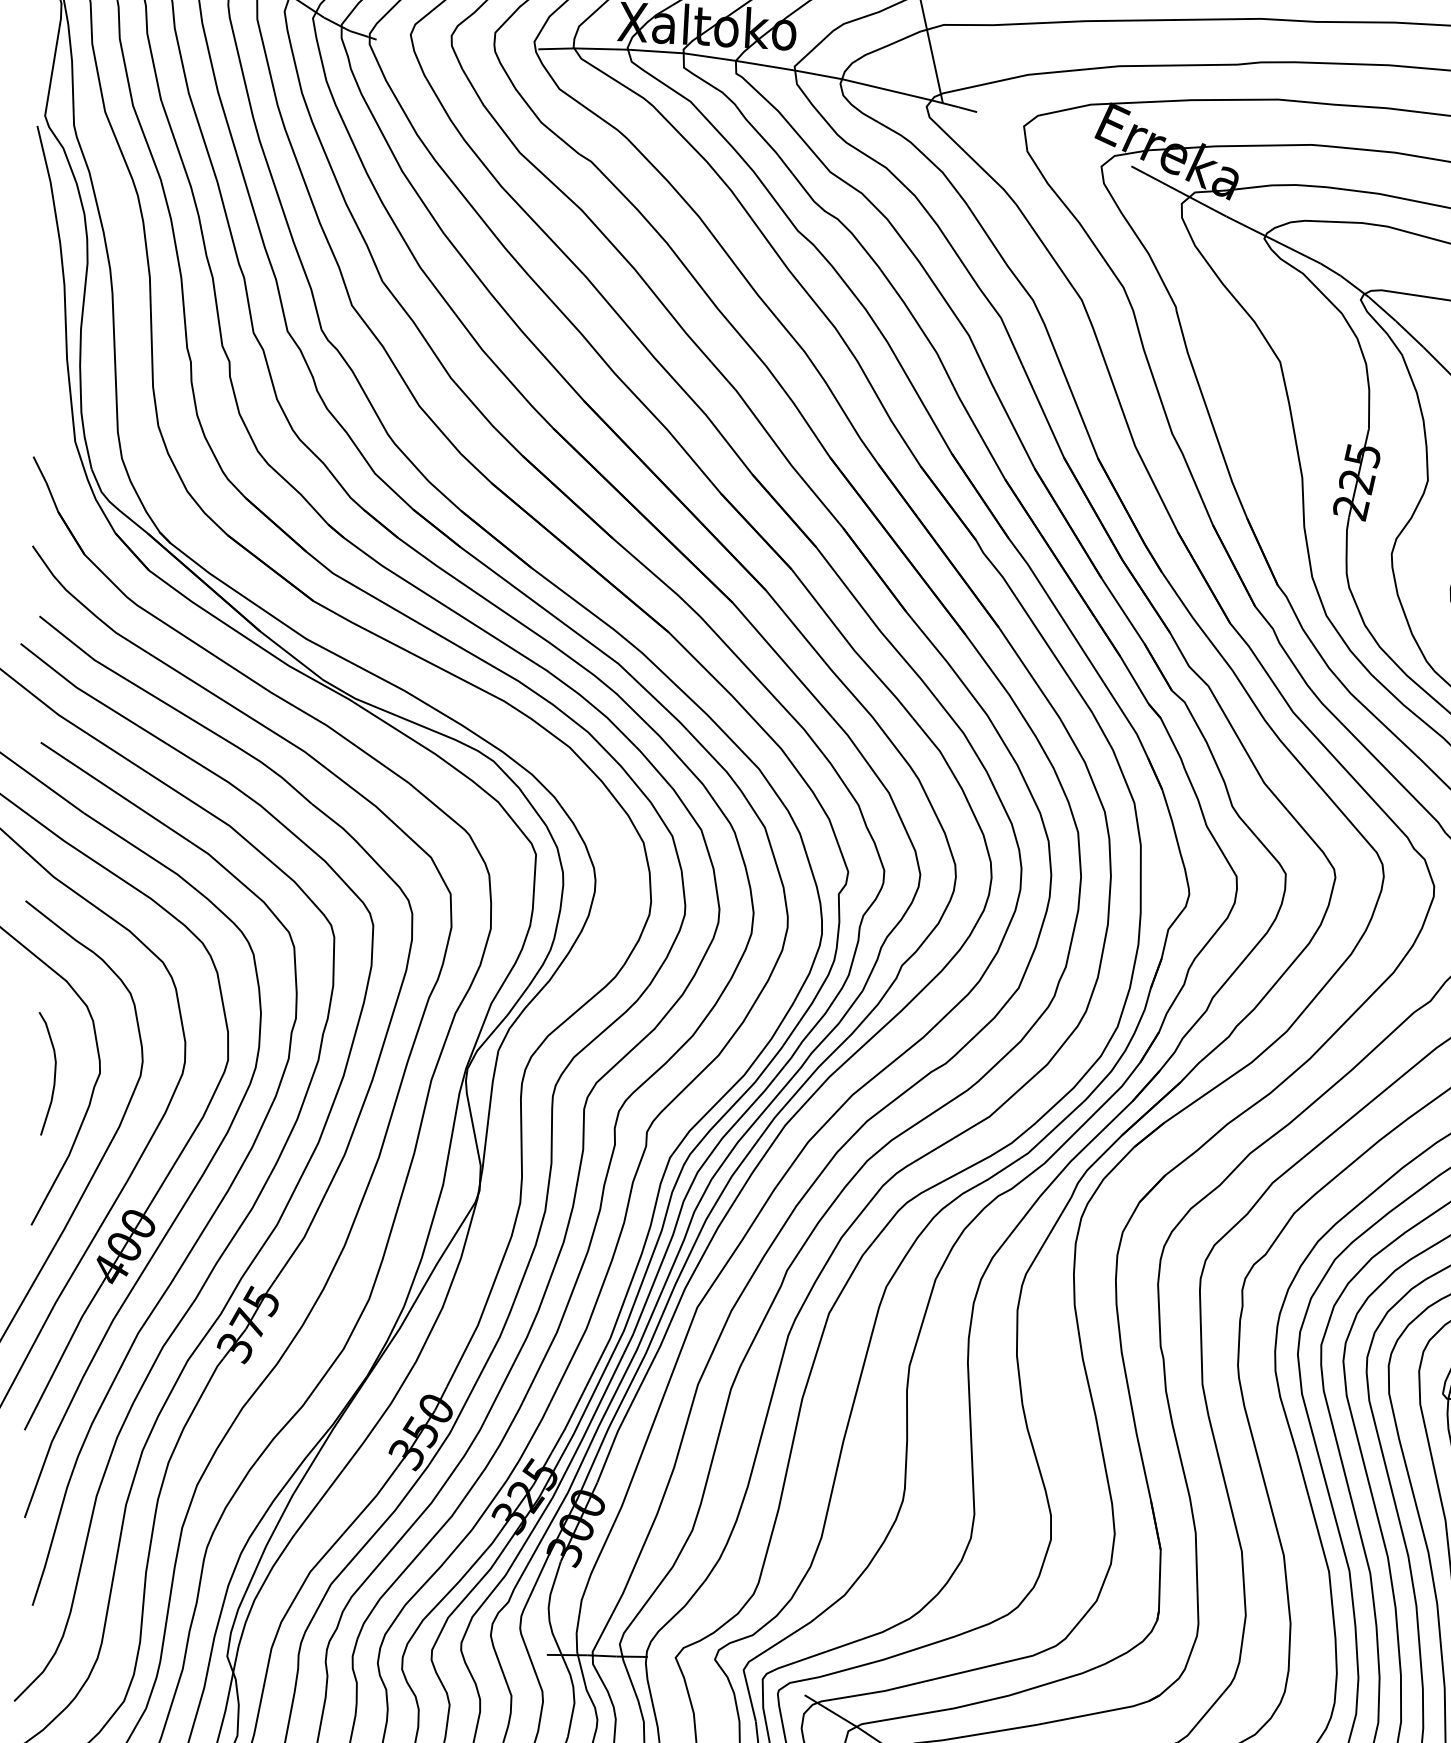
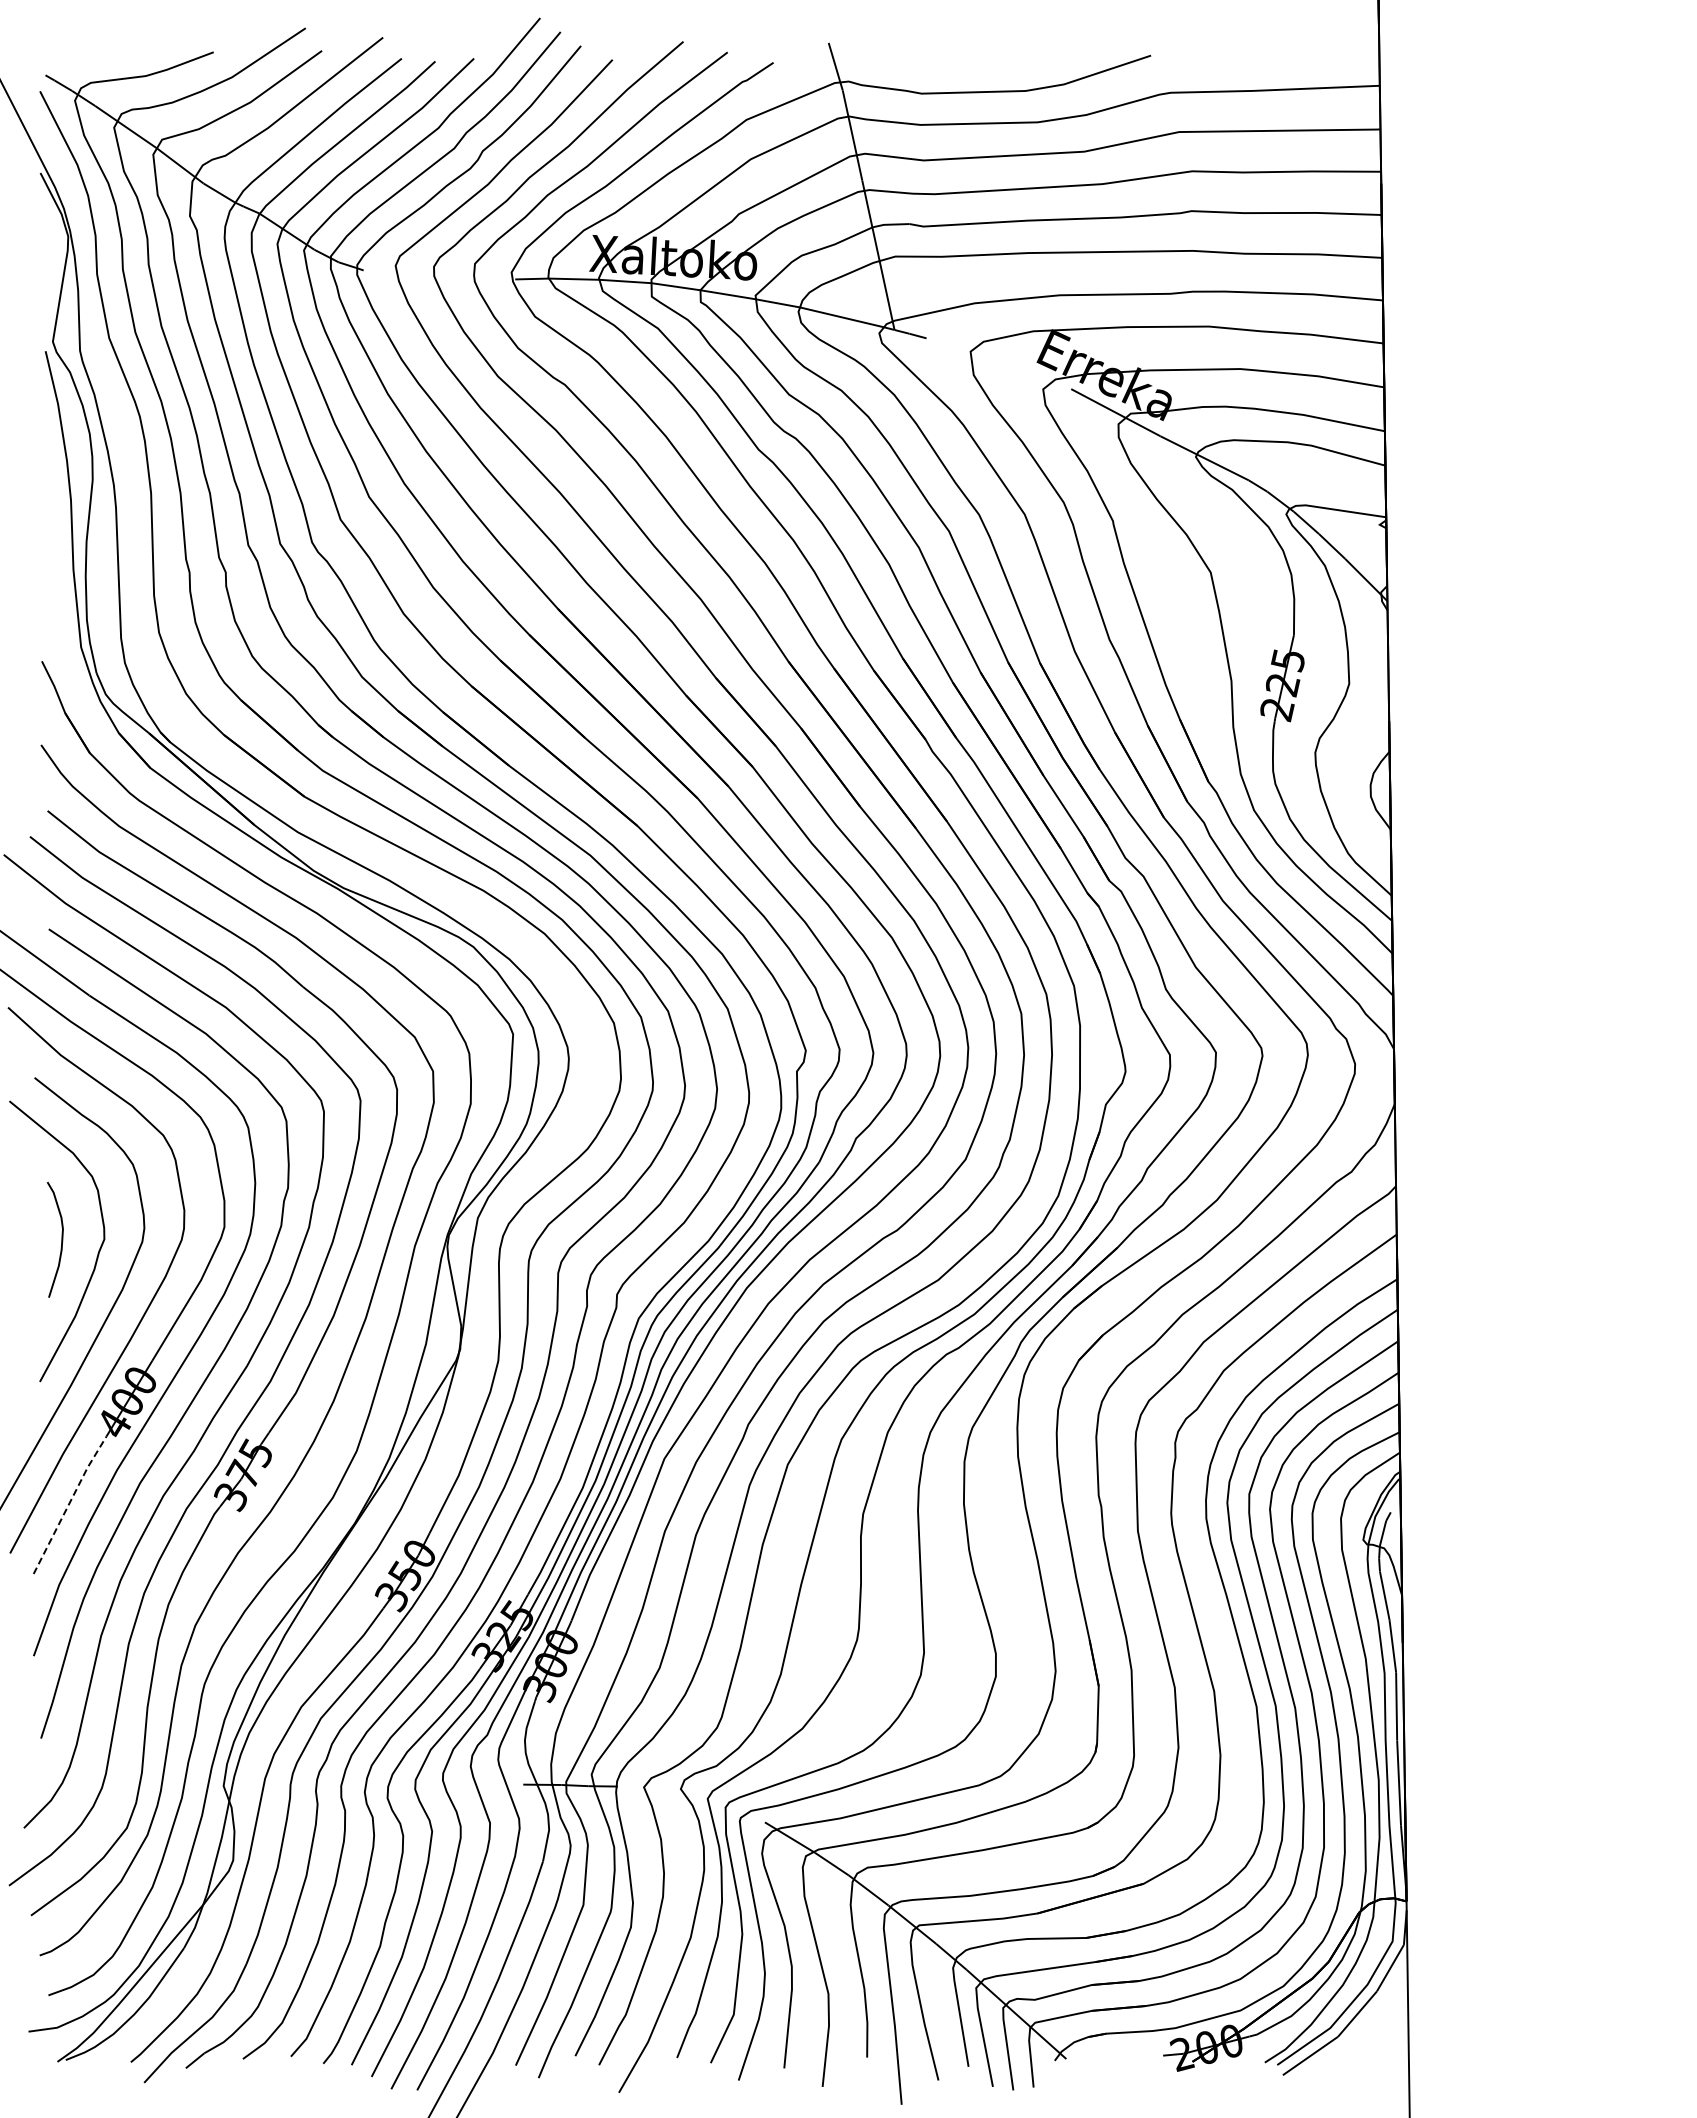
line: (62, 1355) -> (69, 1503), solid -> dashed

